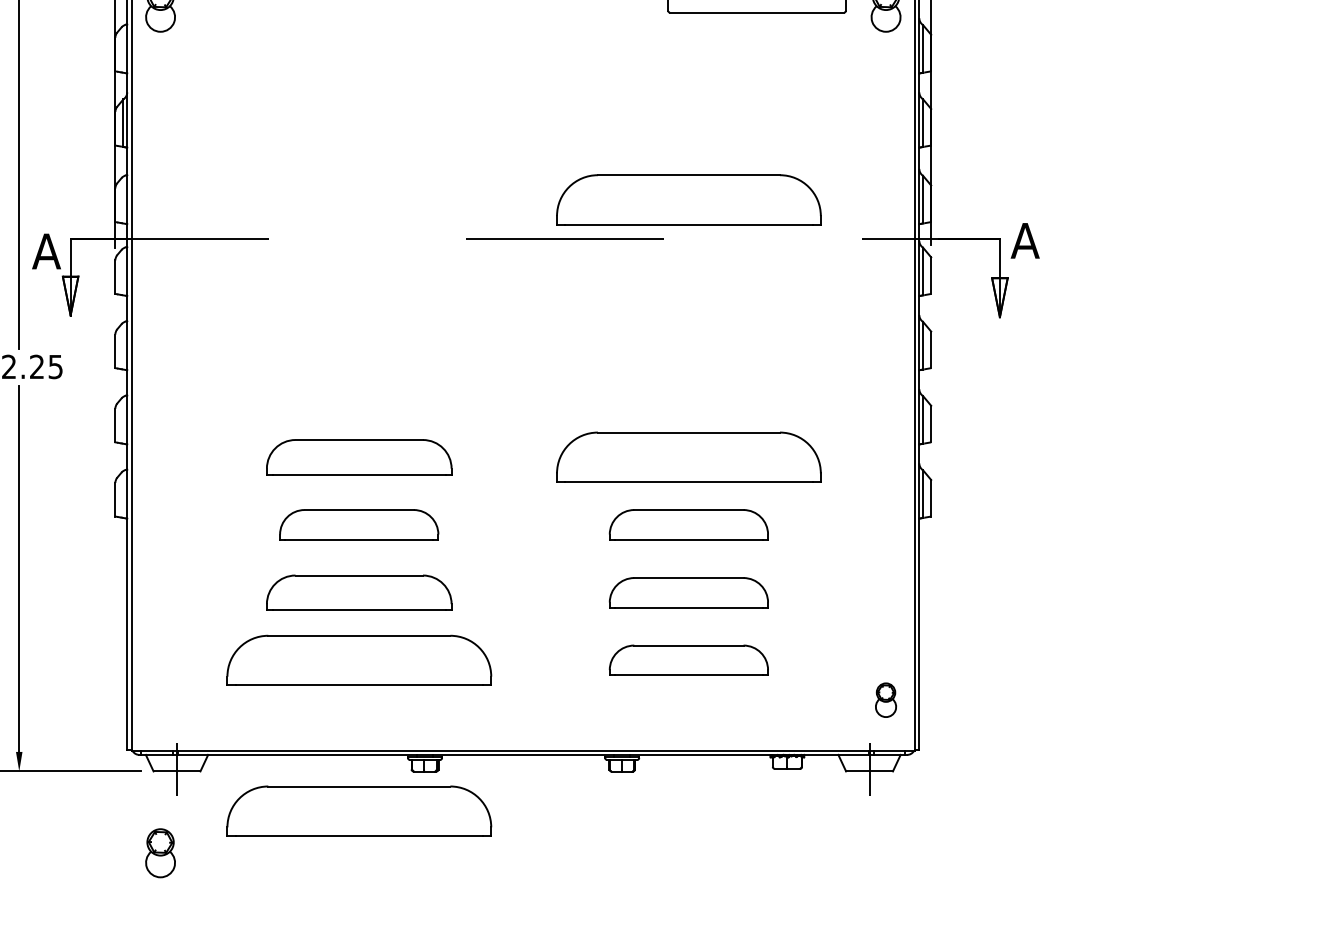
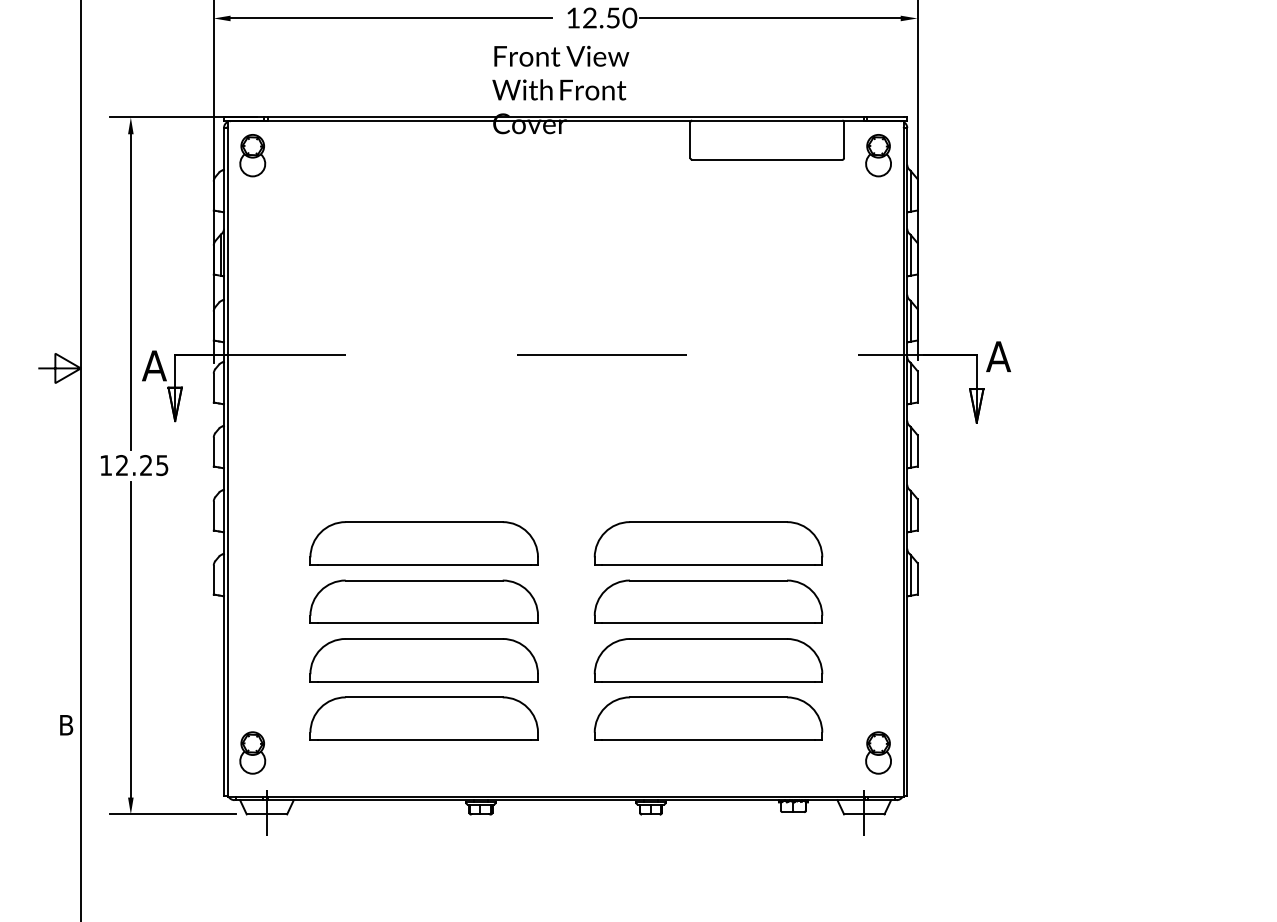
part: (688, 200) -> (708, 321), removed
part: (358, 457) -> (423, 543), size x1.43
part: (358, 524) -> (423, 601), size x1.67
part: (688, 524) -> (708, 601), size x1.67
part: (358, 593) -> (423, 660), size x1.43
part: (688, 593) -> (708, 660), size x1.67
part: (688, 660) -> (708, 718), size x1.67
part: (885, 699) -> (878, 752), size x1.43
part: (358, 810) -> (423, 848), removed
part: (160, 852) -> (252, 752), moved

